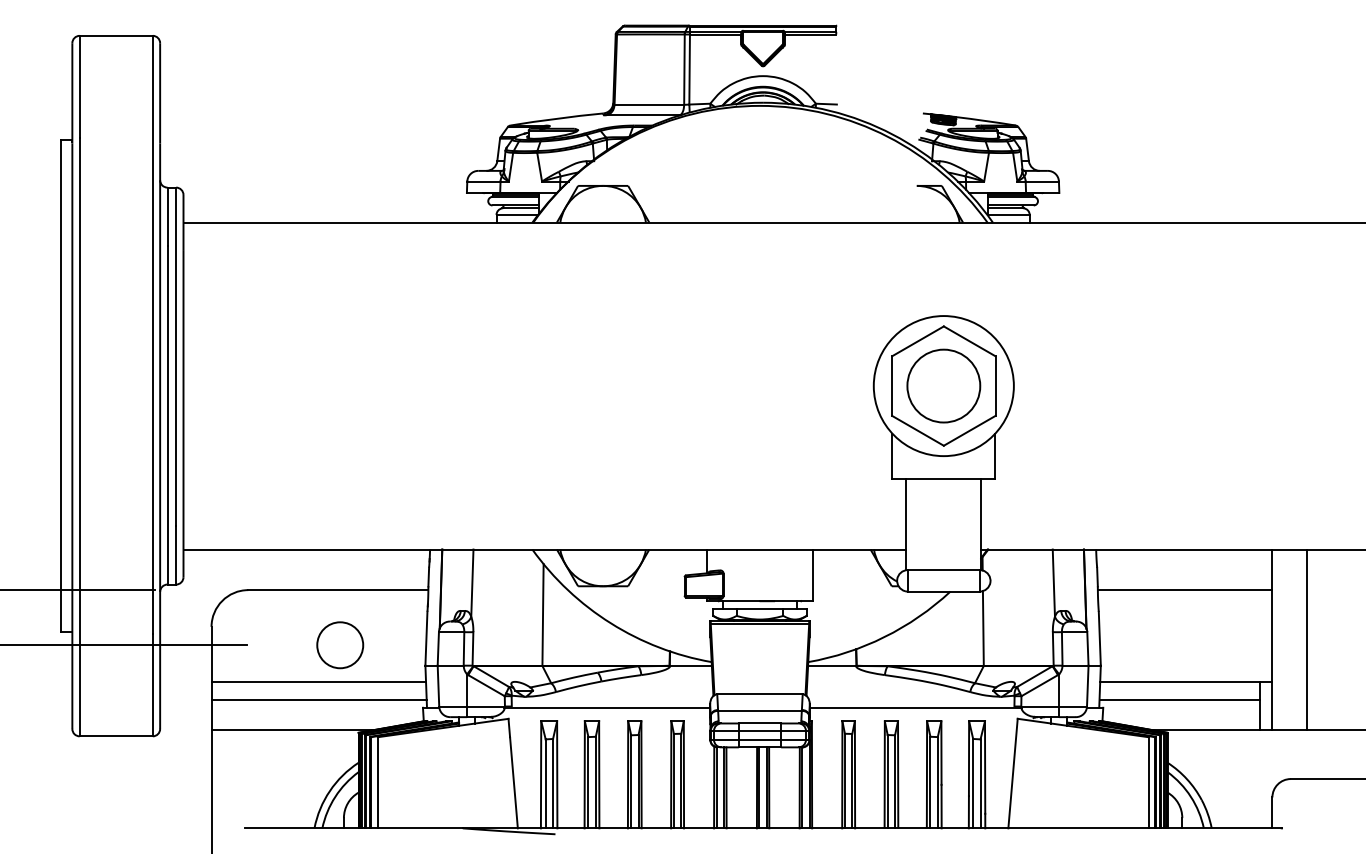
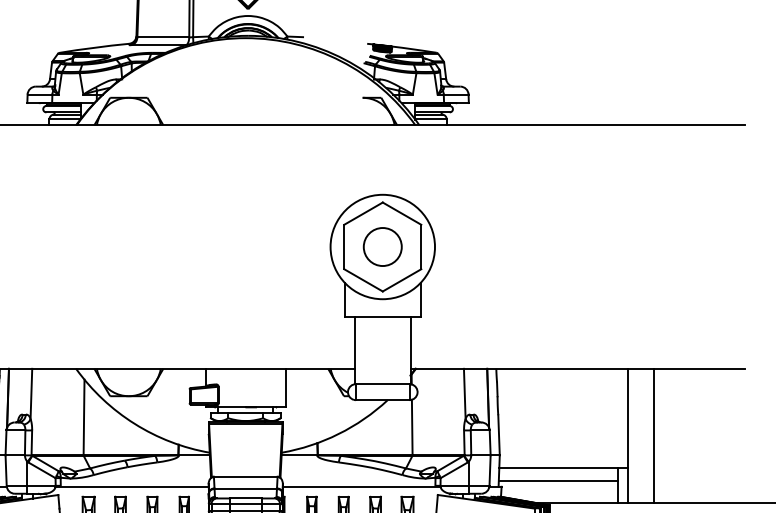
circle: (943, 385) -> (382, 246), size x0.7
line: (1184, 590) -> (562, 399), removed

